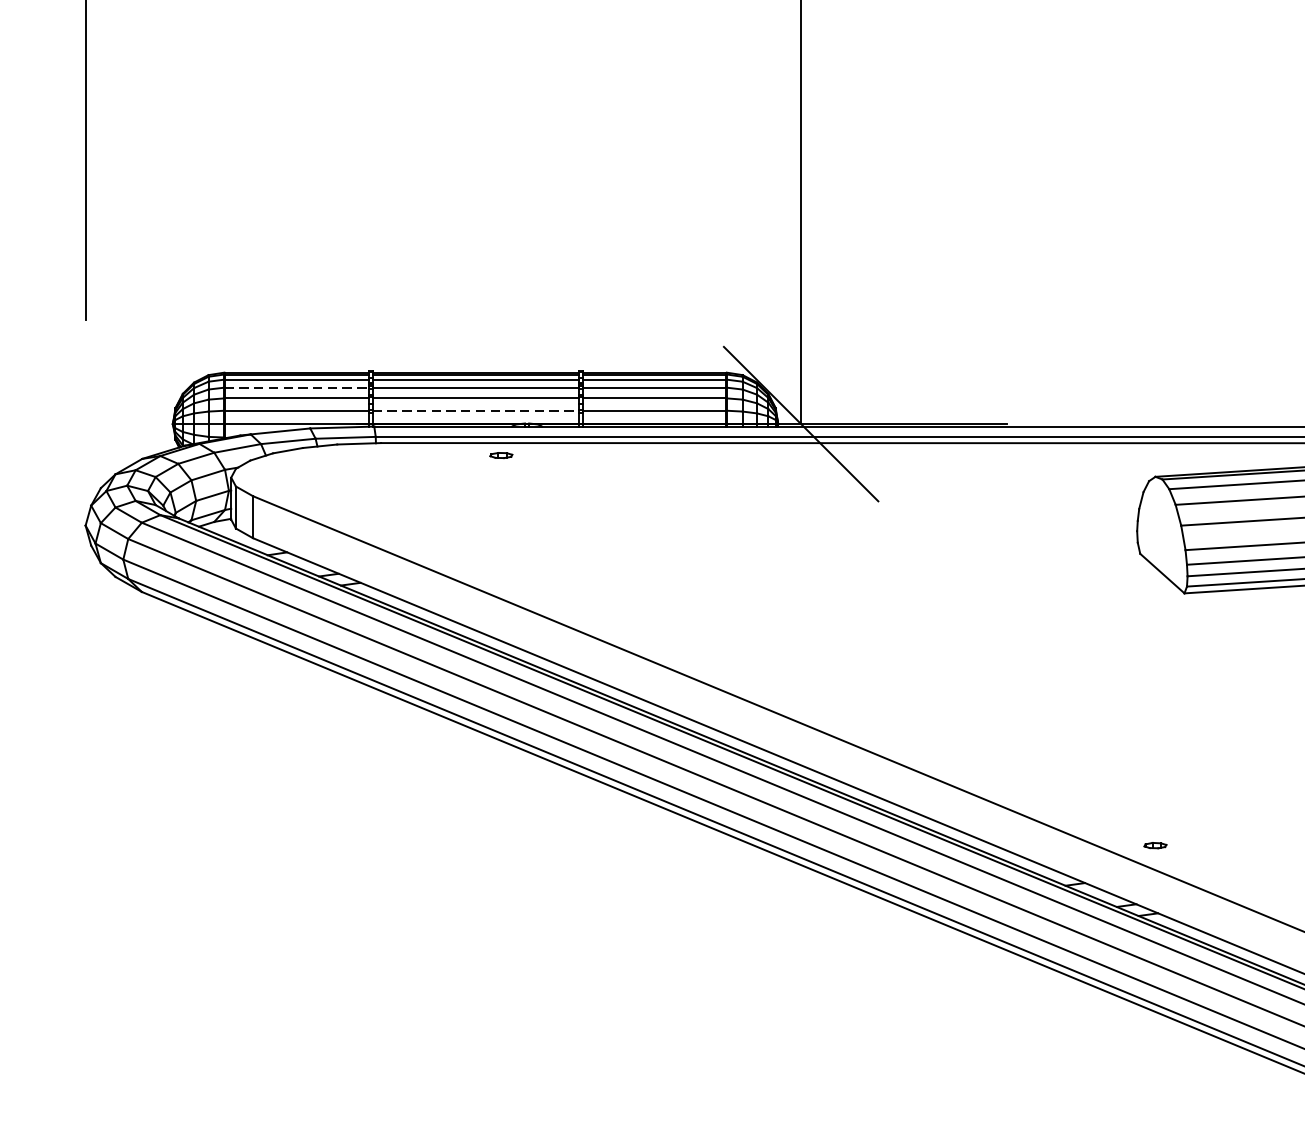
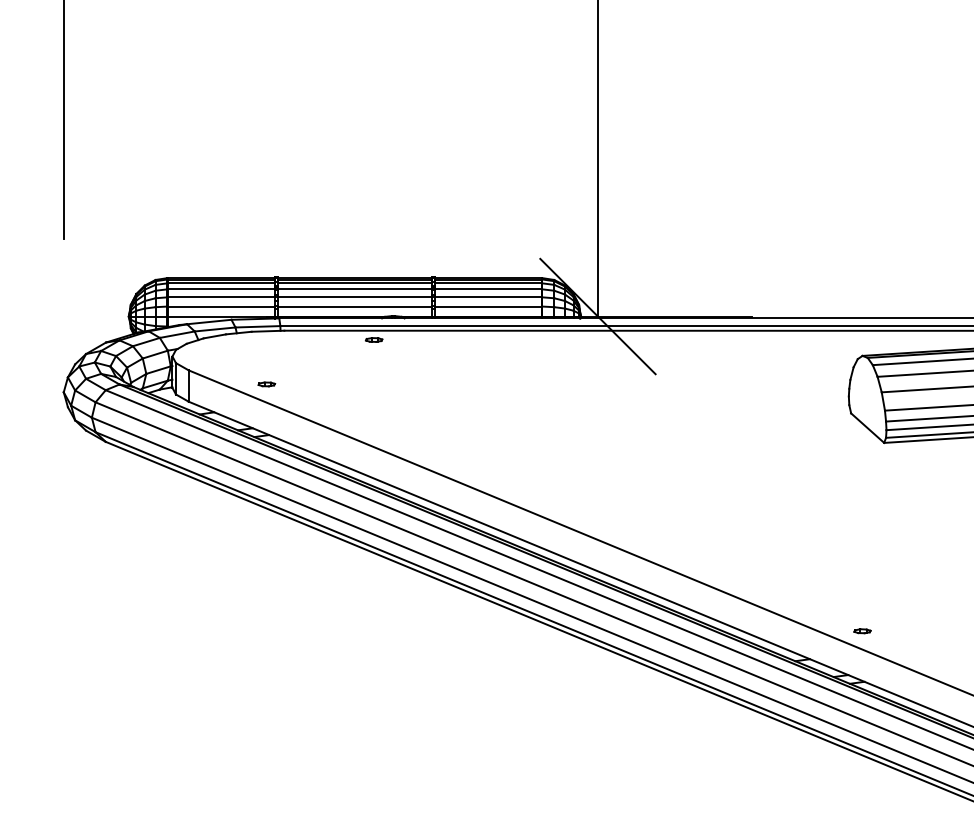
line: (296, 387) -> (221, 289), dashed -> solid
line: (475, 410) -> (354, 306), dashed -> solid
part: (357, 515) -> (266, 384), added

